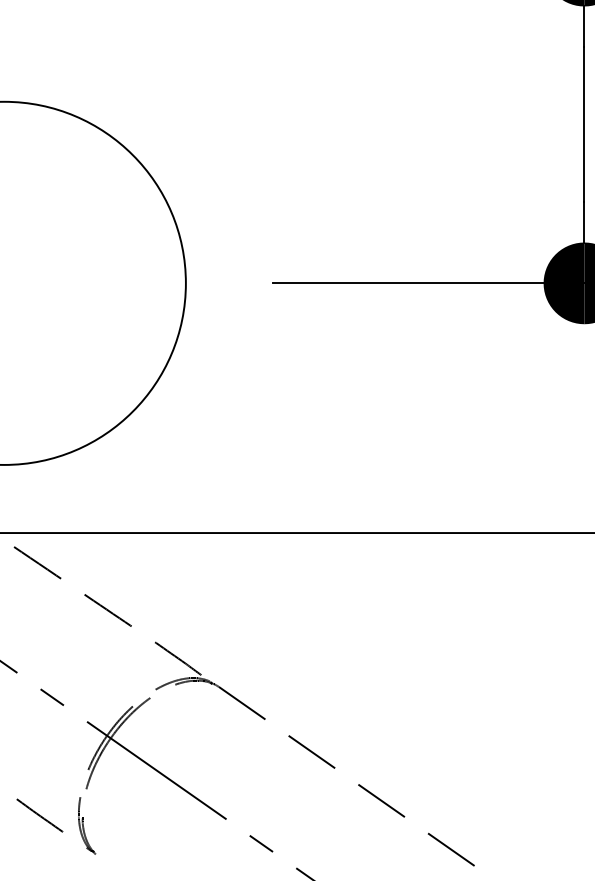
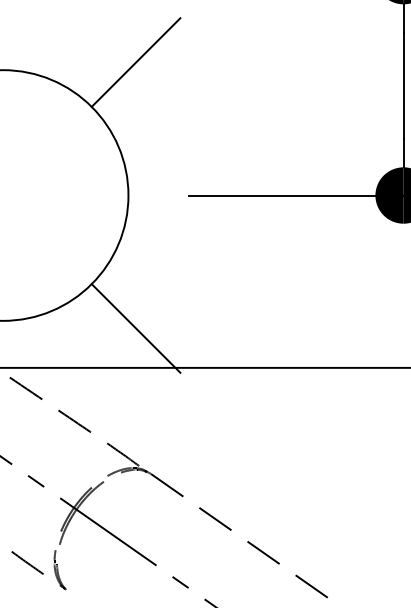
line: (196, 90) -> (135, 62), added
line: (196, 475) -> (135, 328), added

